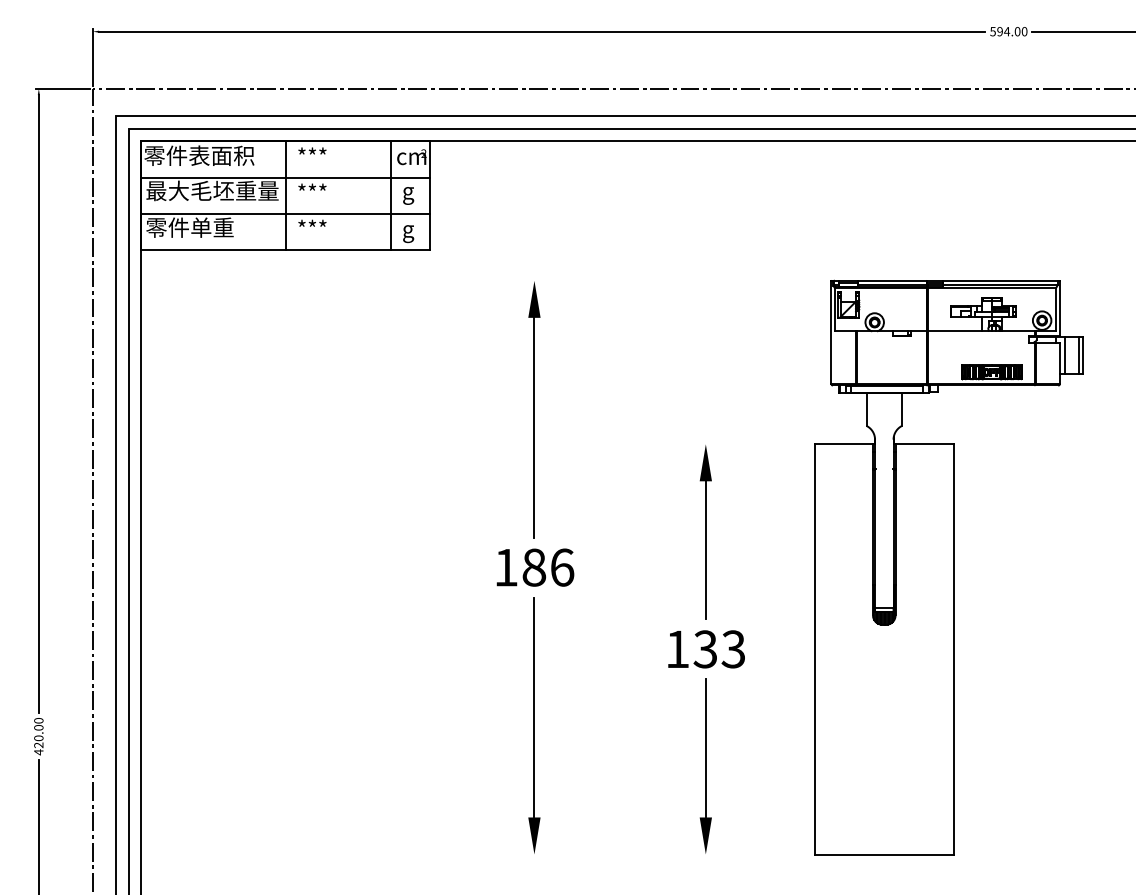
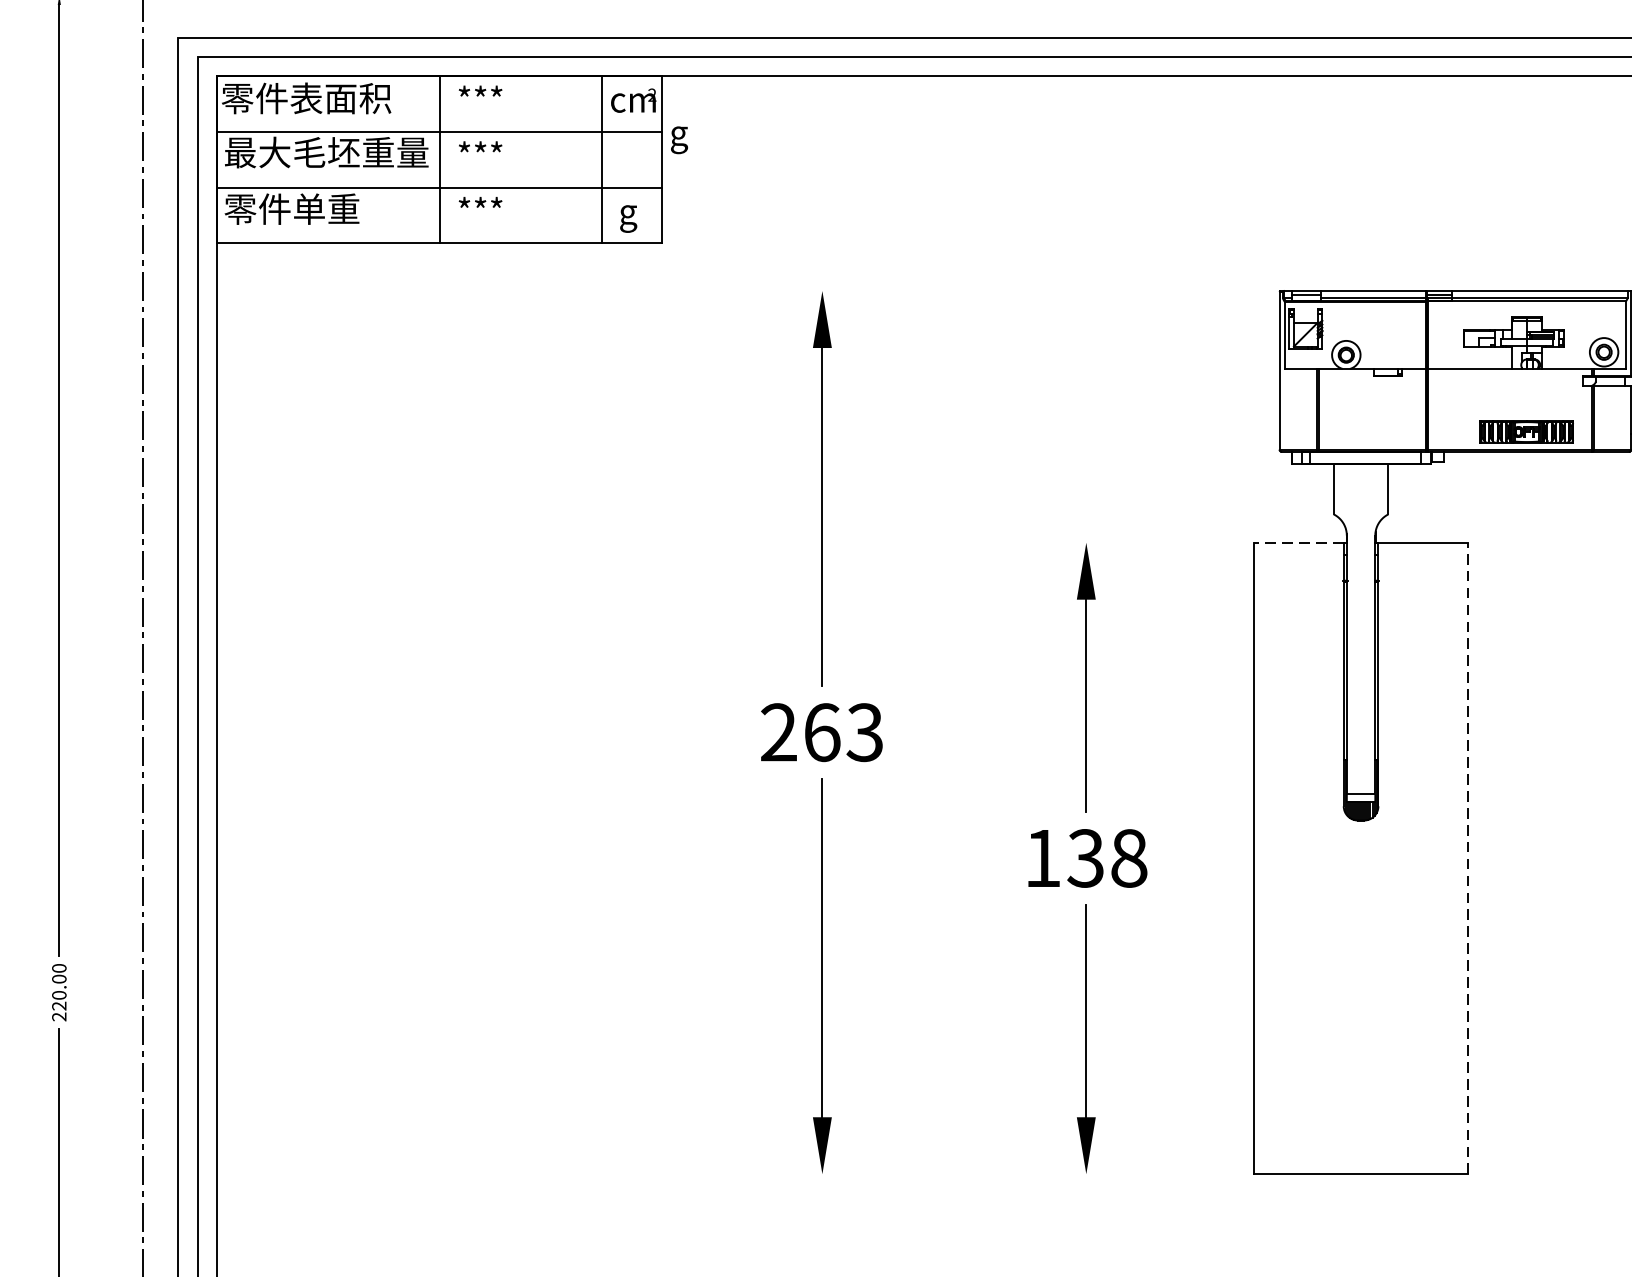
text: (408, 195) -> (679, 139), moved
line: (843, 444) -> (1298, 542), solid -> dashed
text: (534, 567) -> (822, 732), 186 -> 263
line: (953, 648) -> (1467, 857), solid -> dashed
text: (733, 649) -> (1128, 858), 133 -> 138
text: (38, 752) -> (58, 1017), 420.00 -> 220.00

